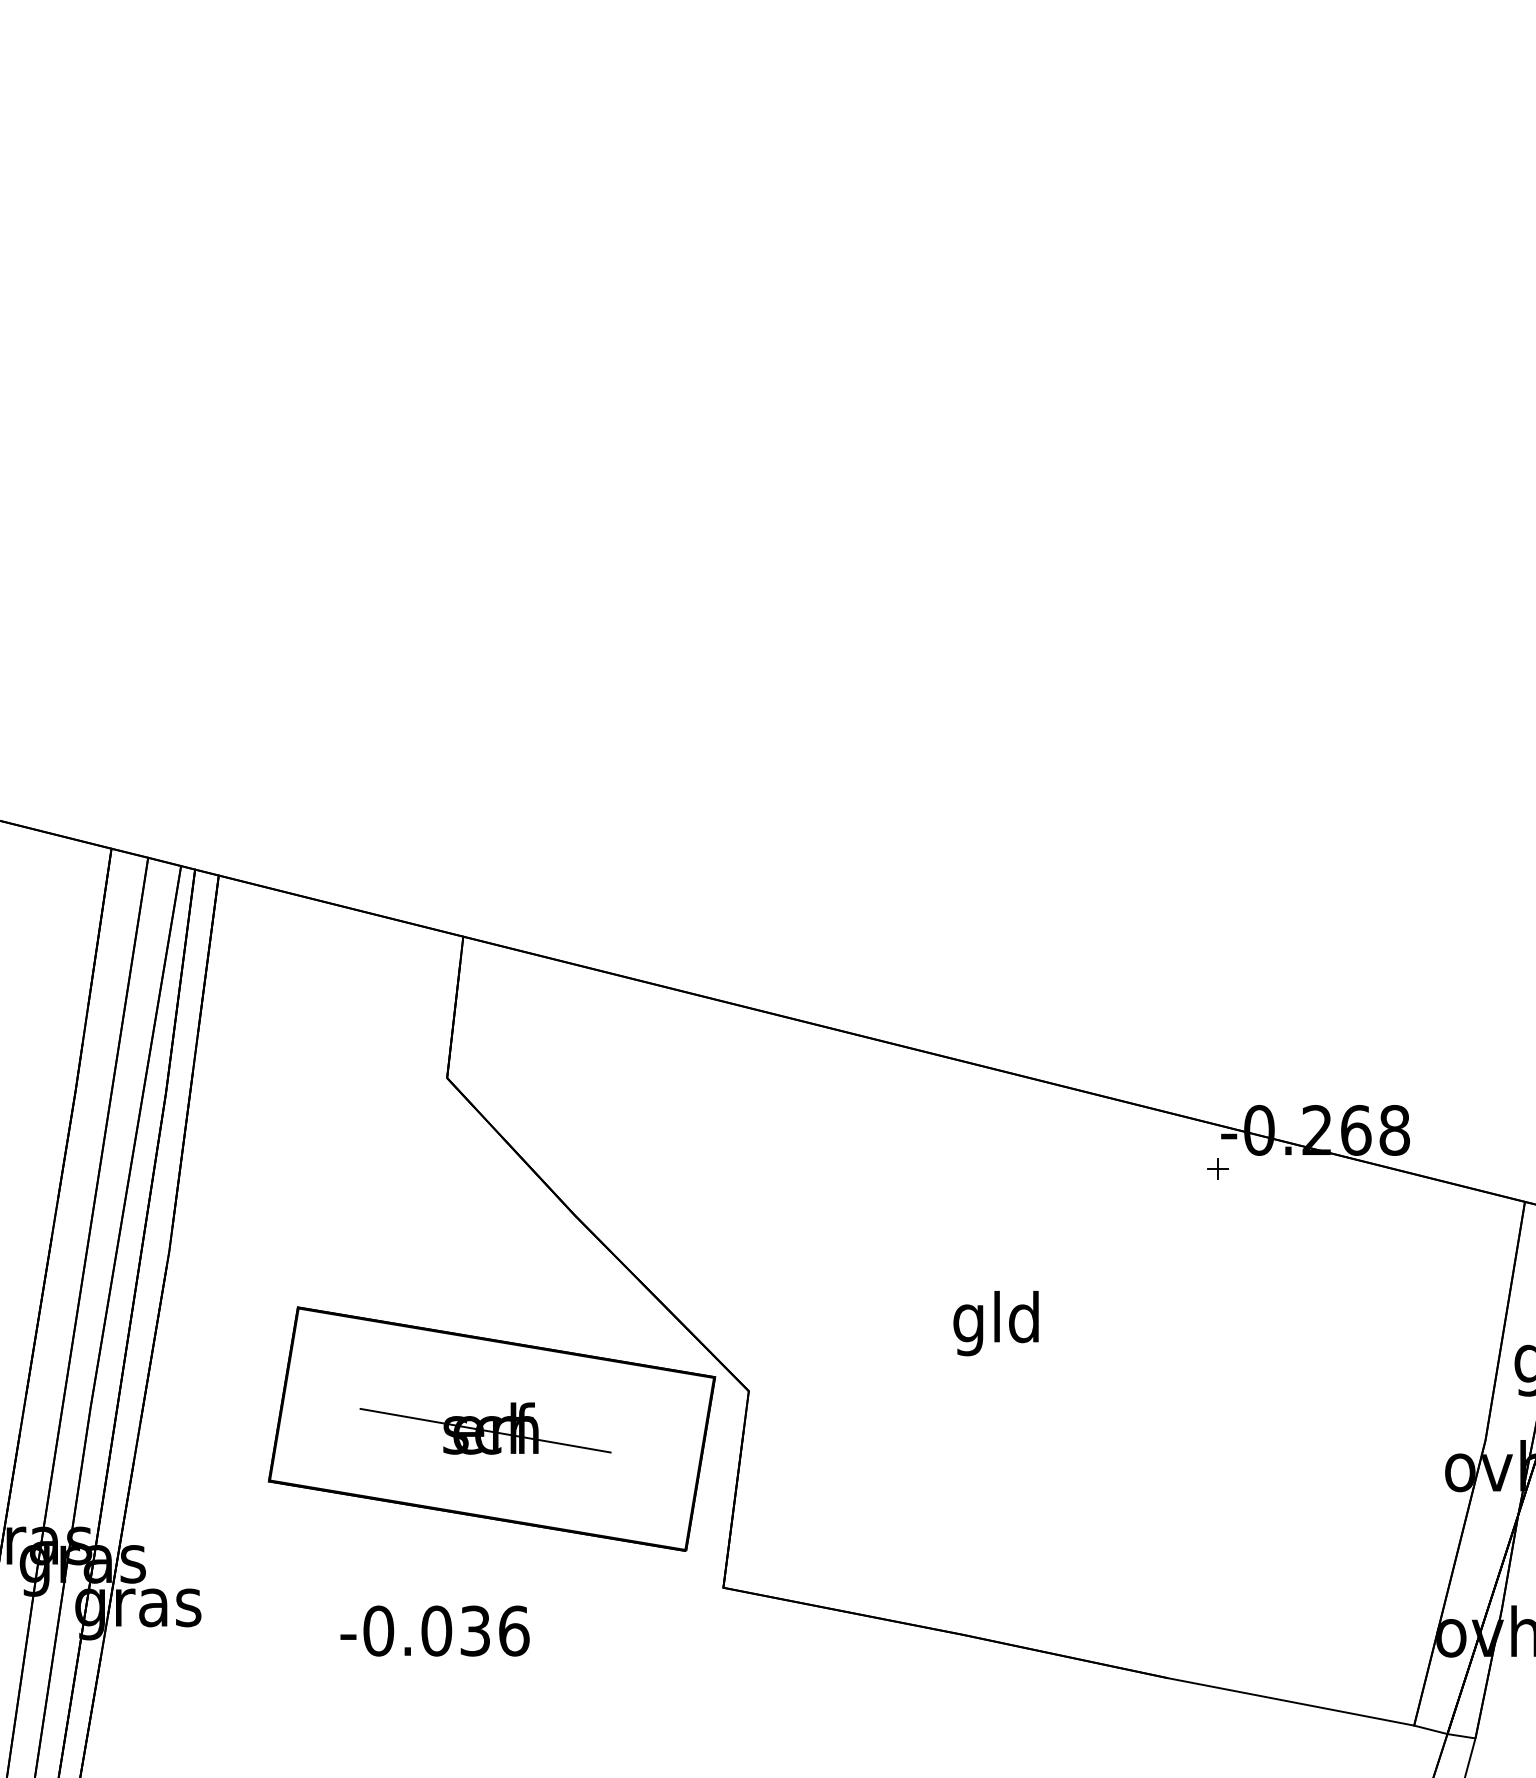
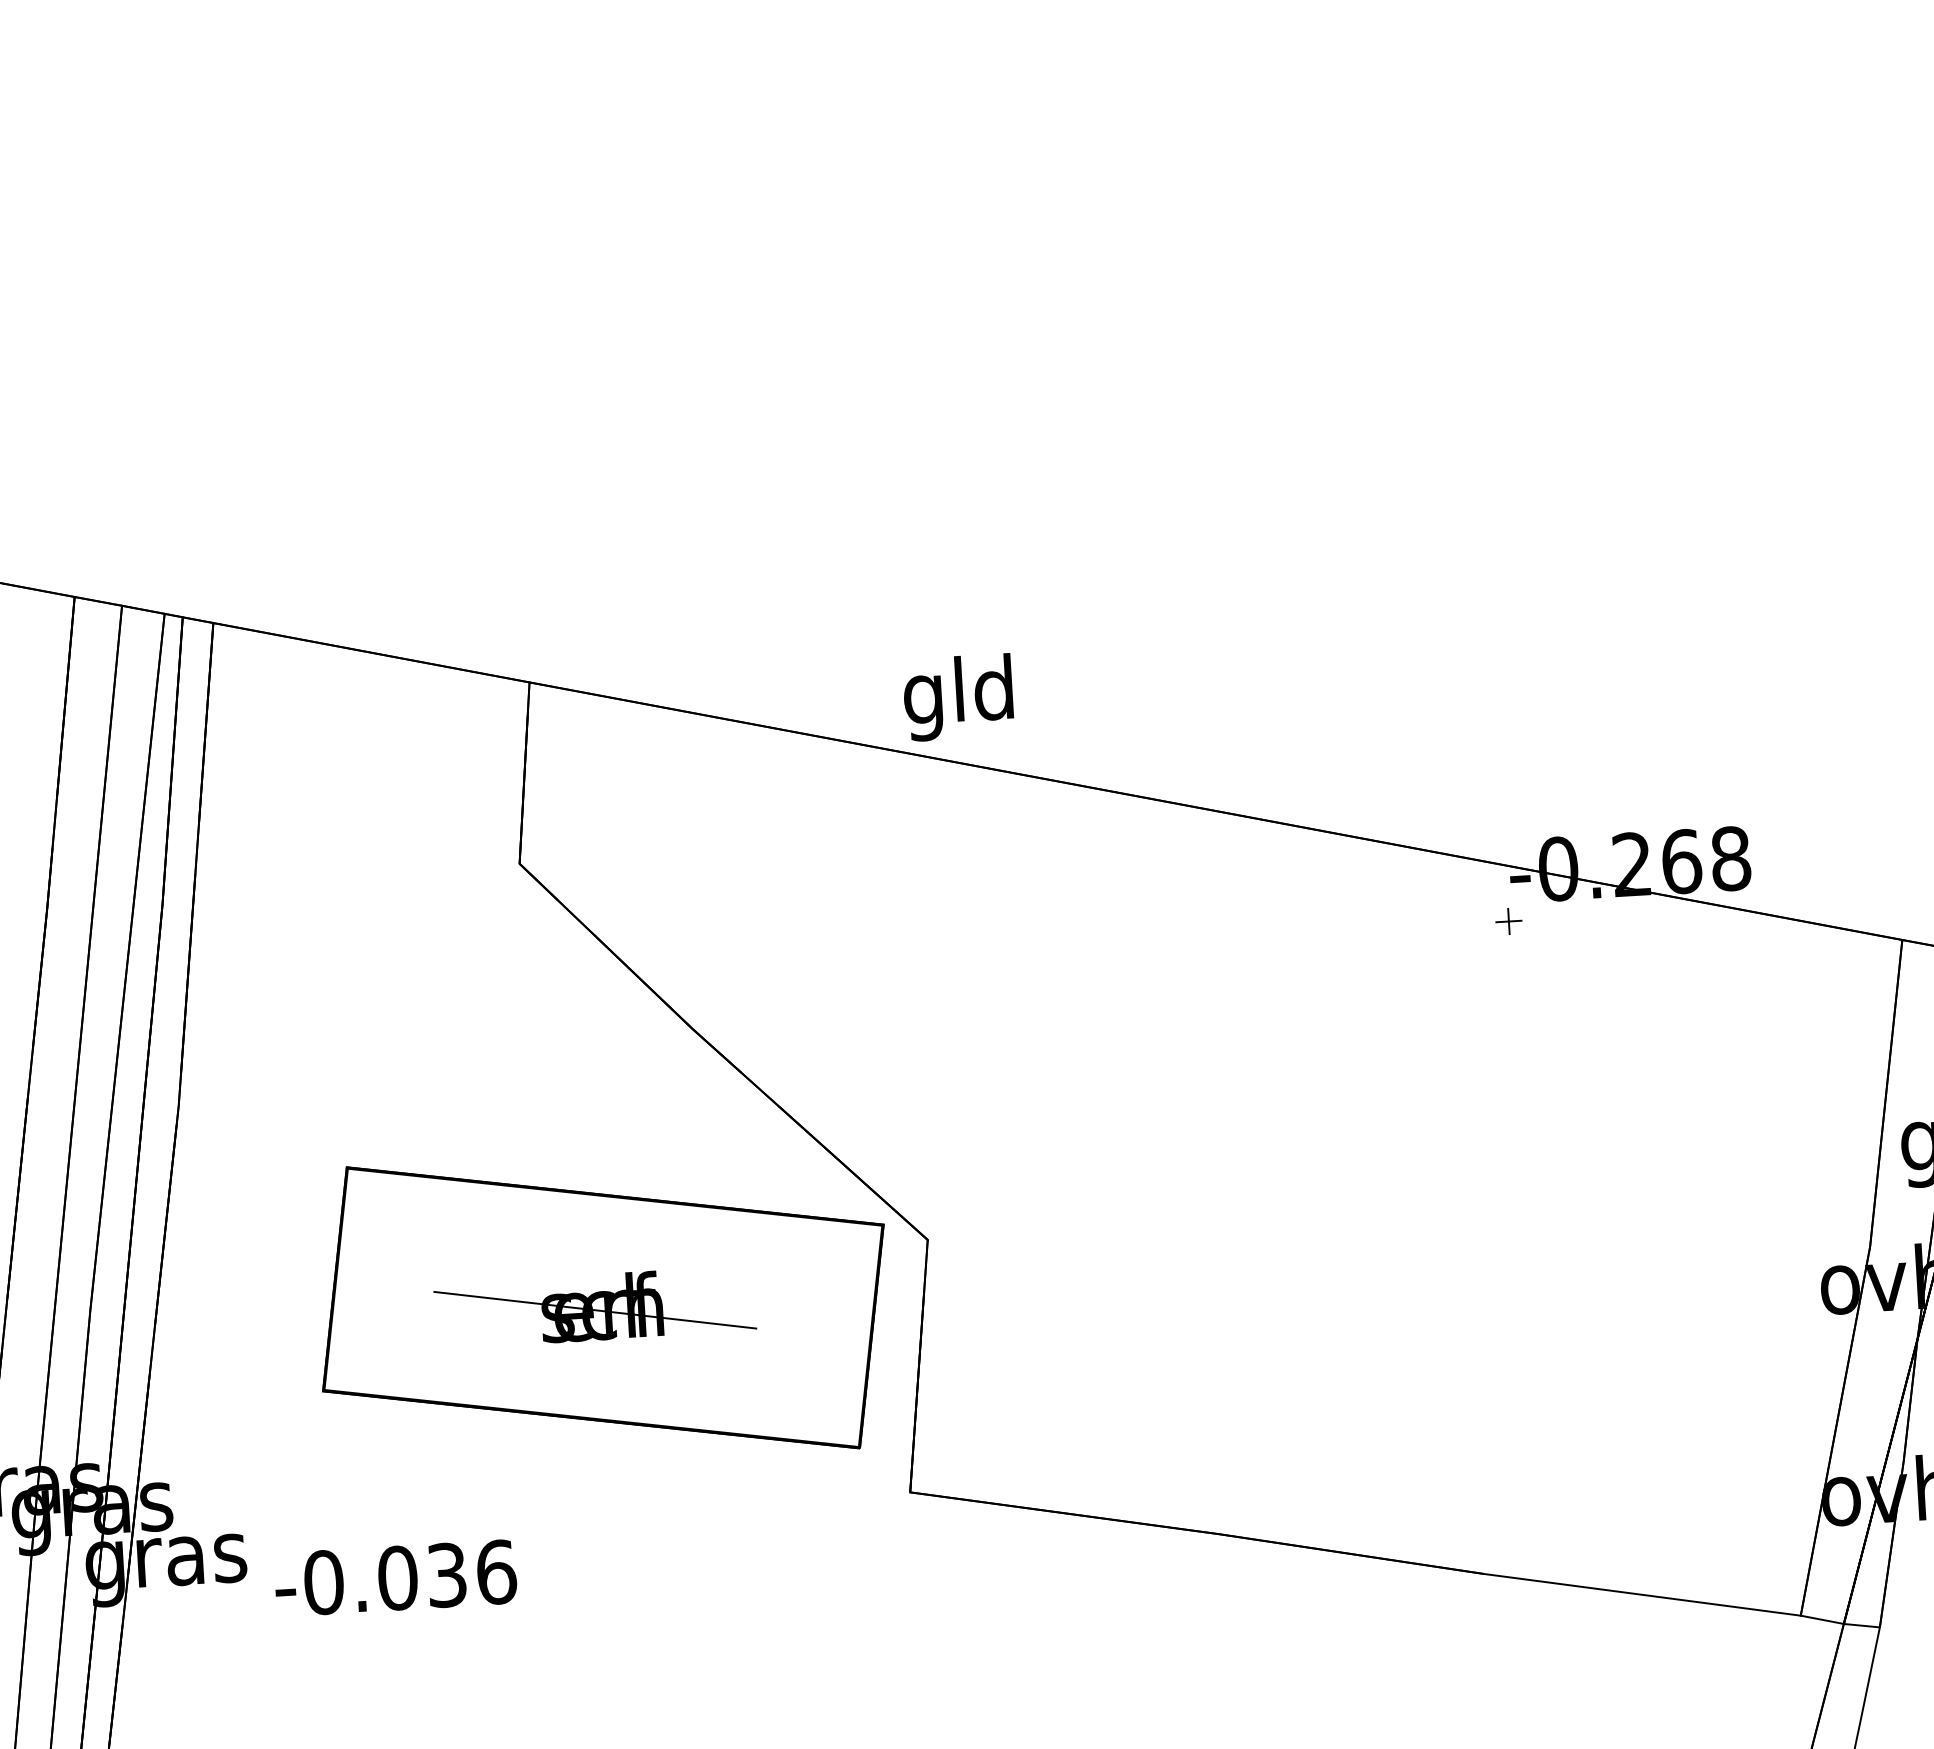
text: (995, 1323) -> (957, 697), moved
text: (434, 1630) -> (394, 1577), moved

